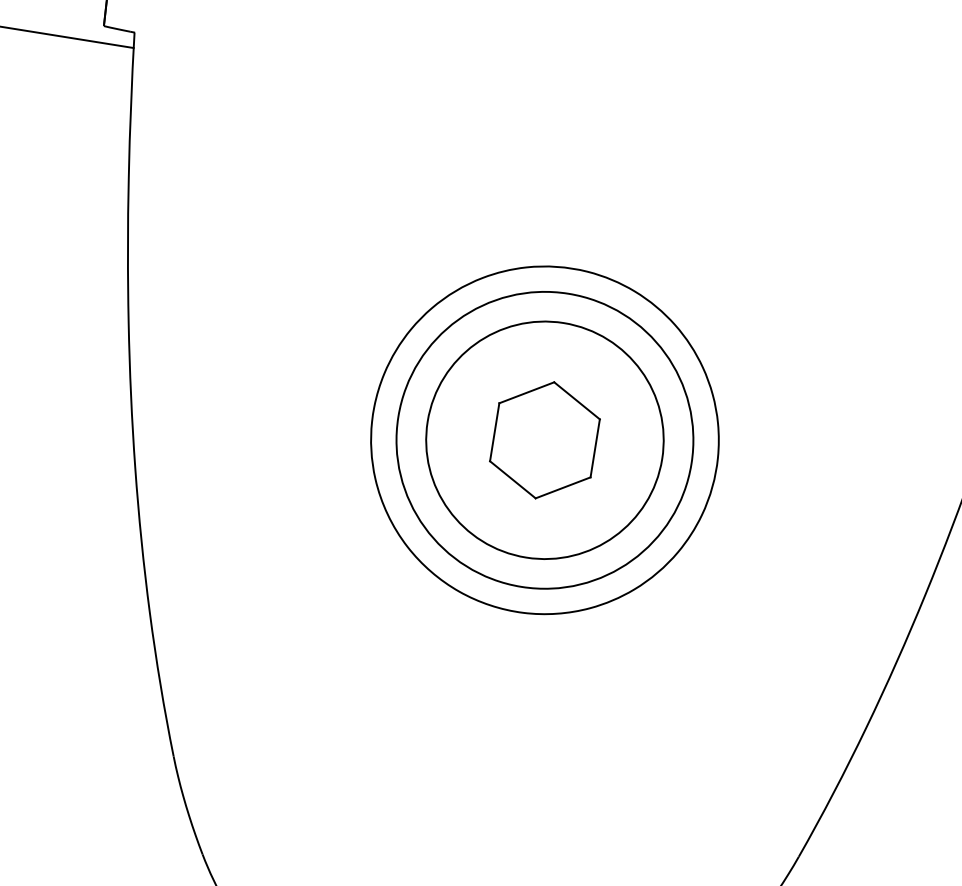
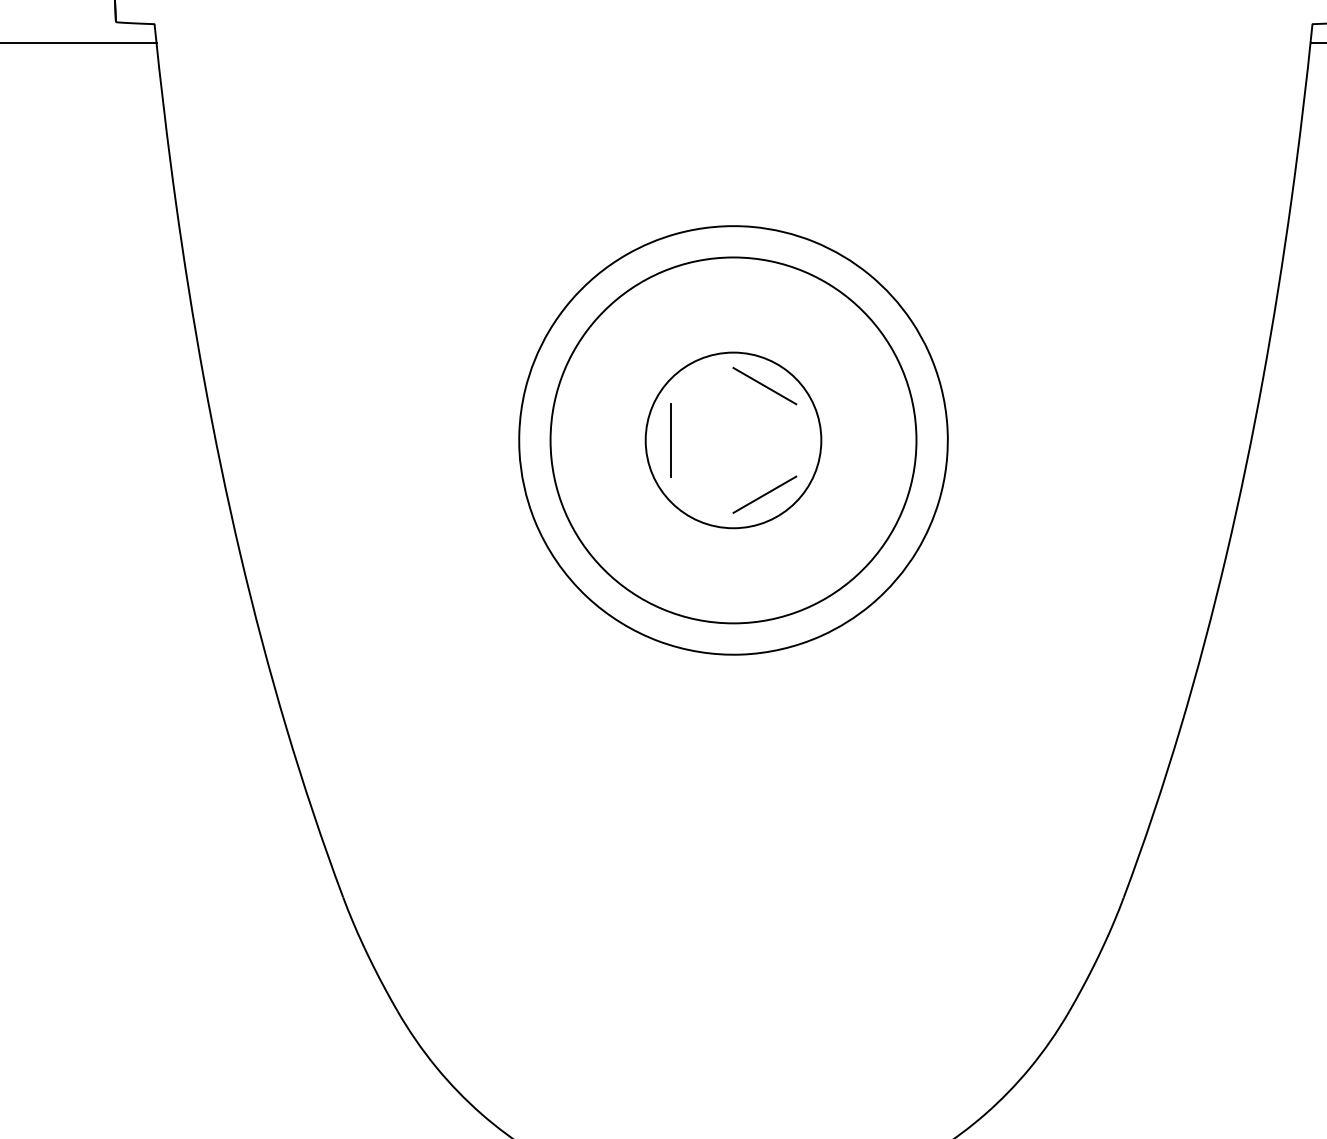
line: (526, 393) -> (701, 386), removed
circle: (544, 440) -> (733, 440), size x0.6
line: (595, 448) -> (796, 440), removed
line: (512, 479) -> (701, 494), removed

